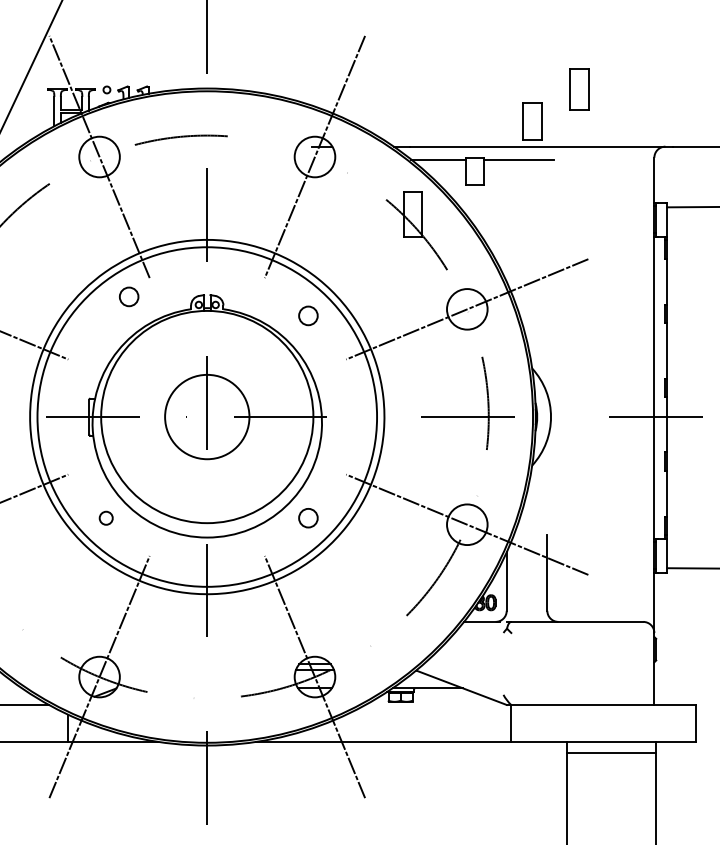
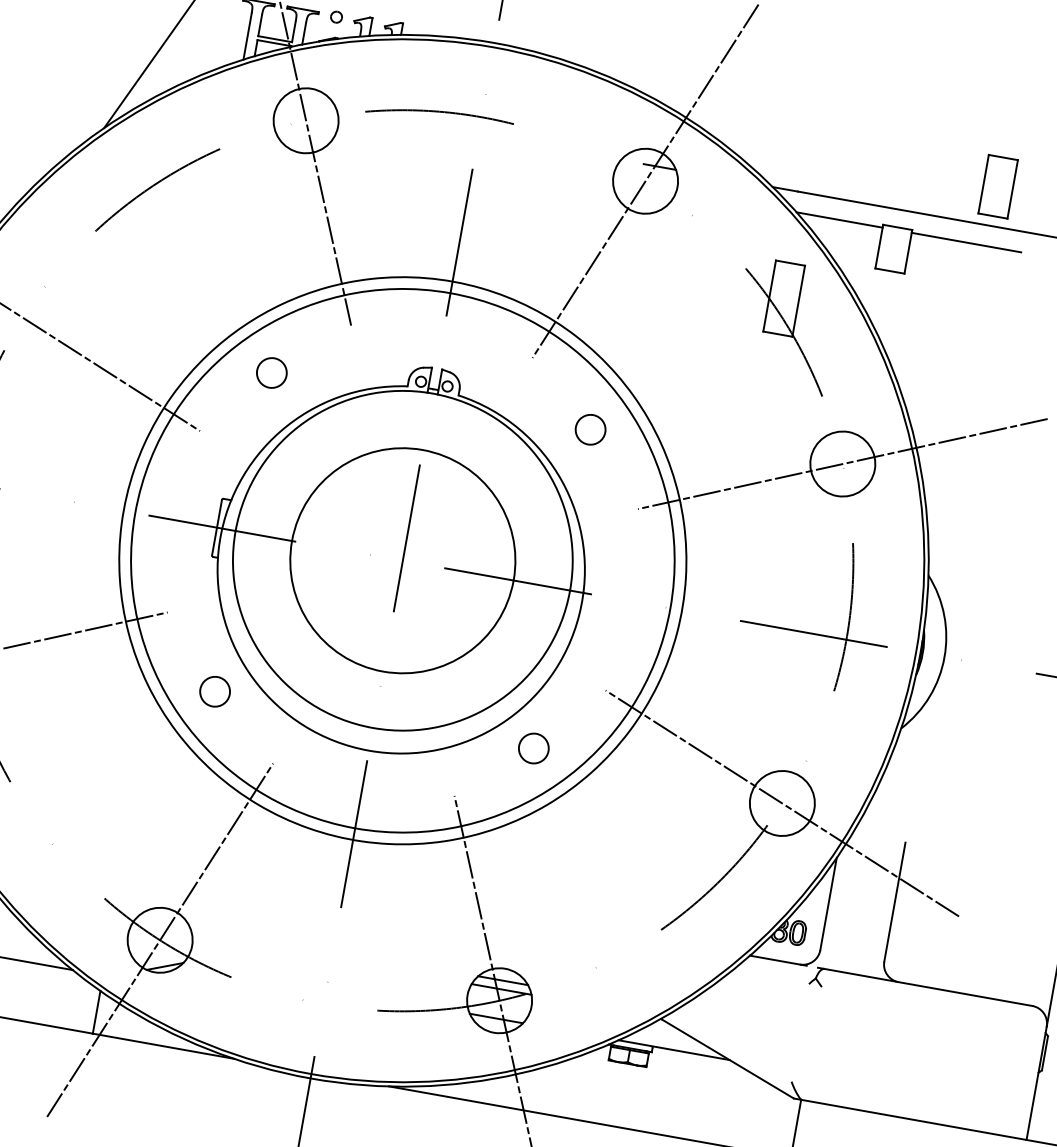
circle: (129, 296) -> (272, 372), moved
circle: (206, 416) -> (401, 559), size x1.67
circle: (106, 518) -> (215, 692), size x1.43

